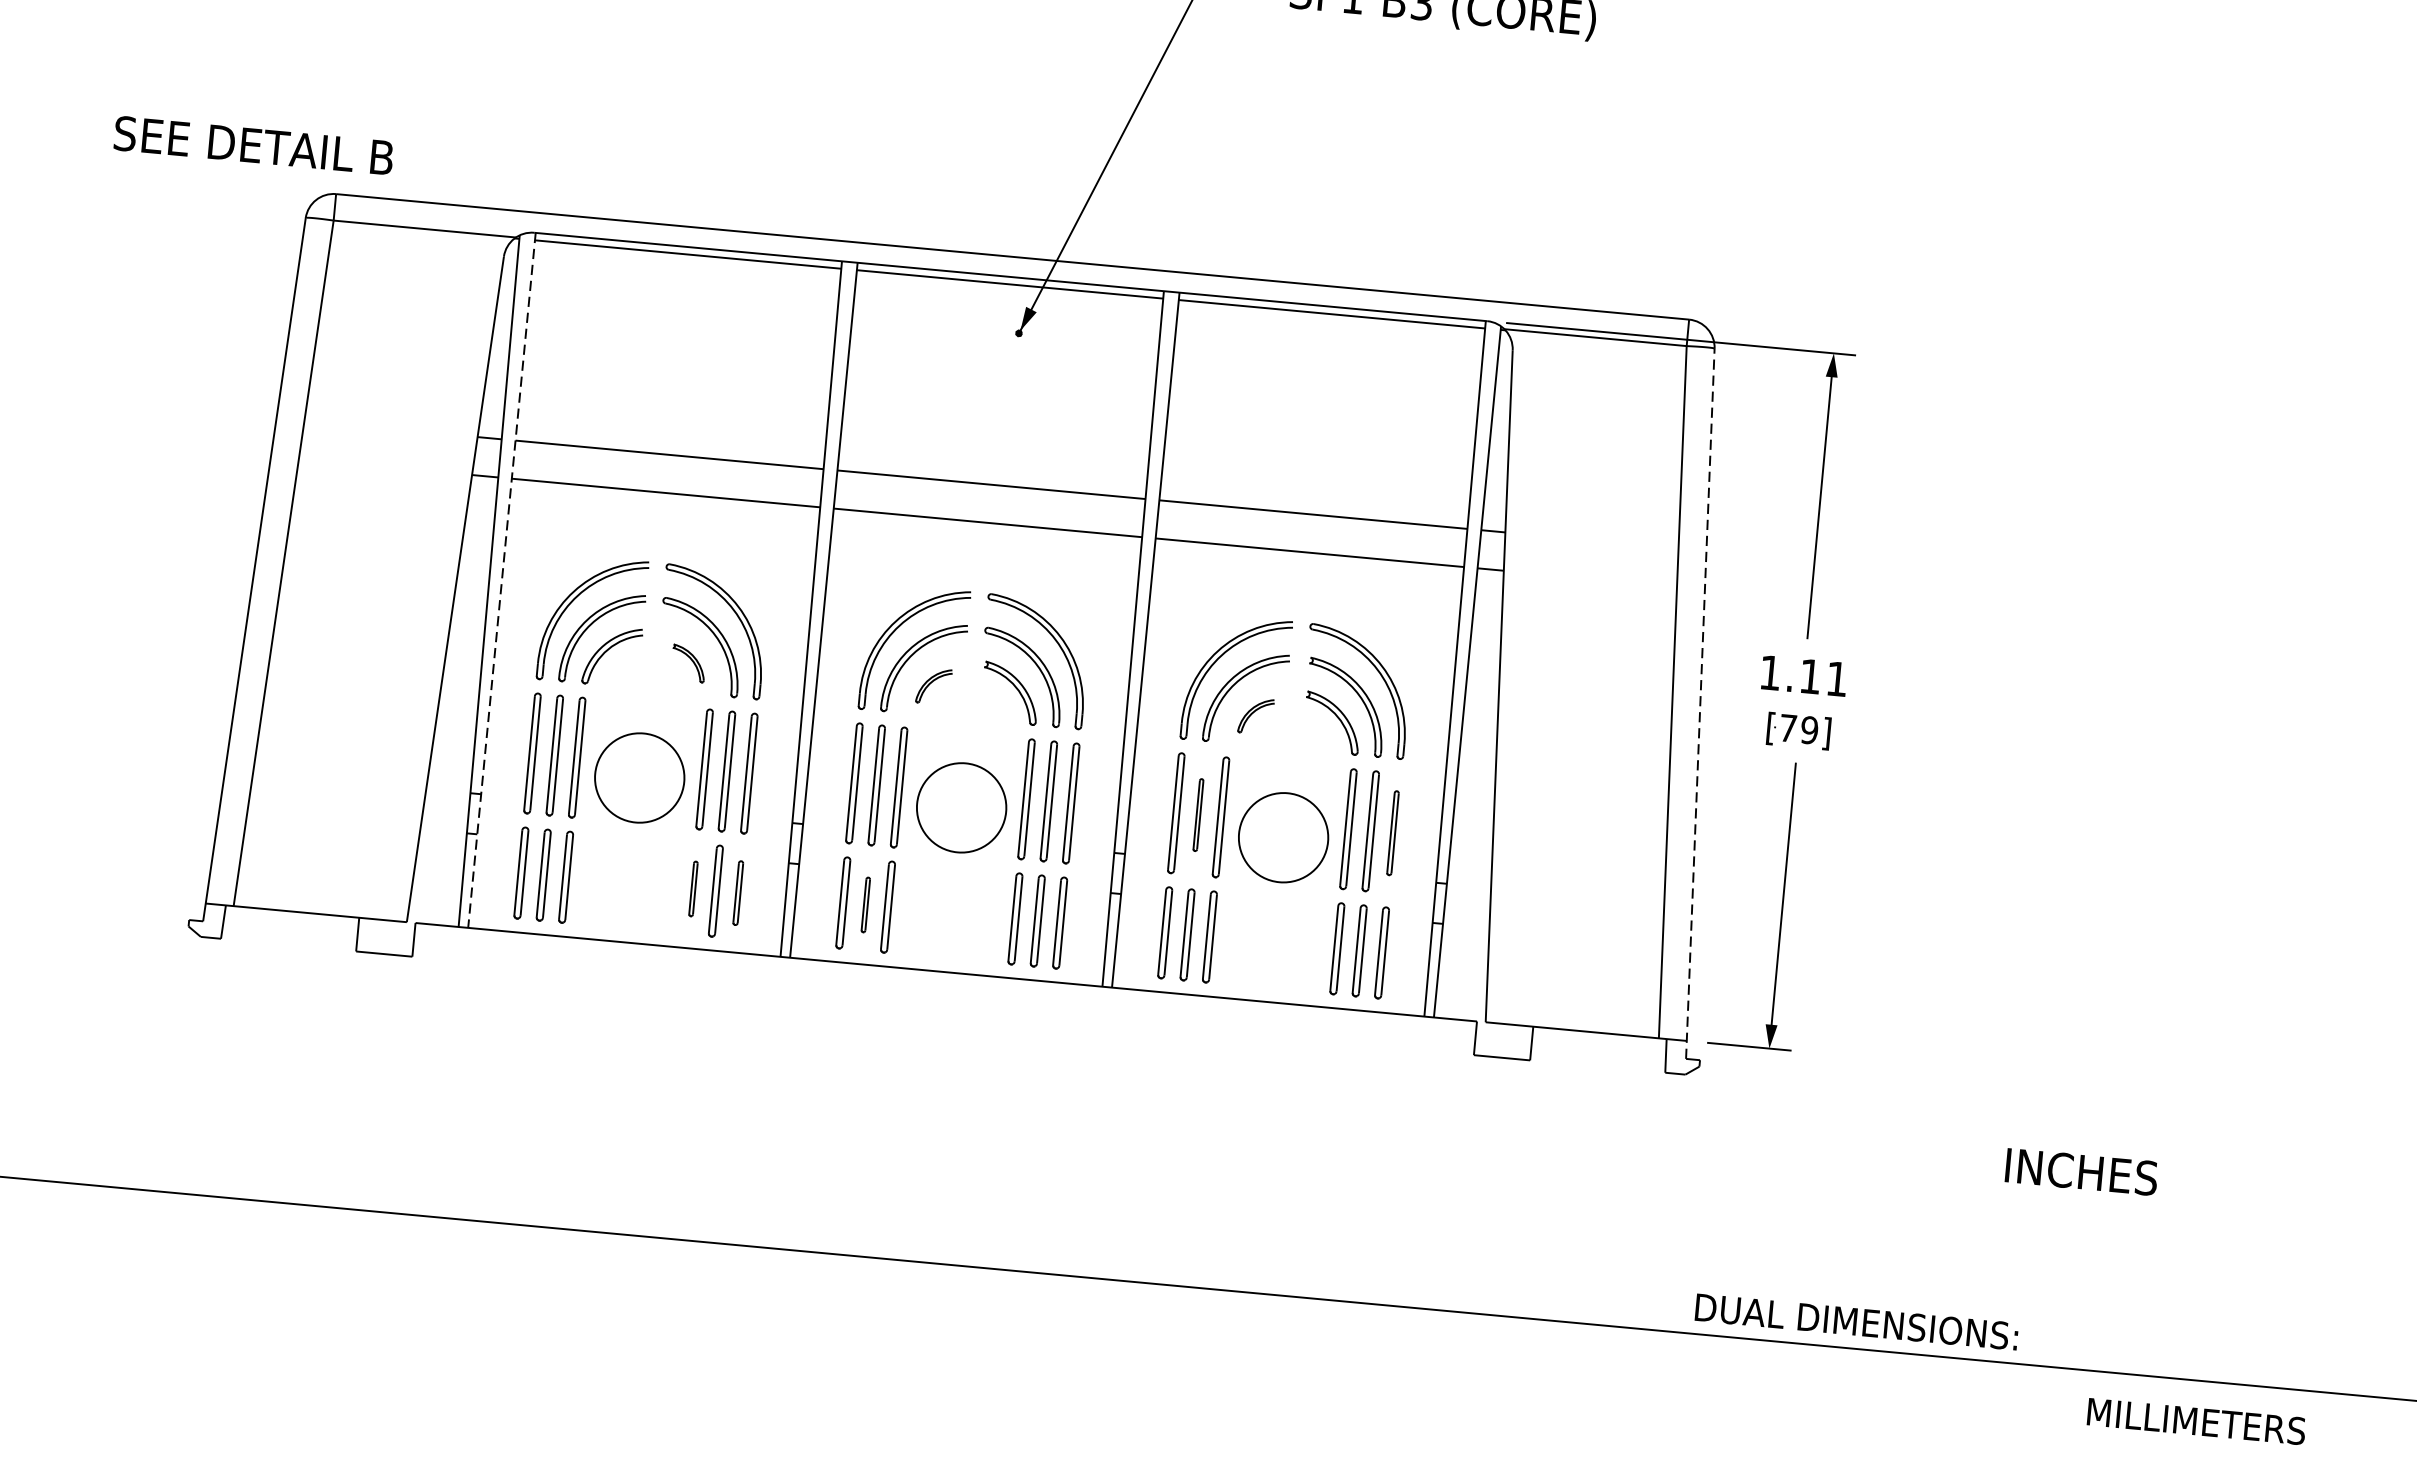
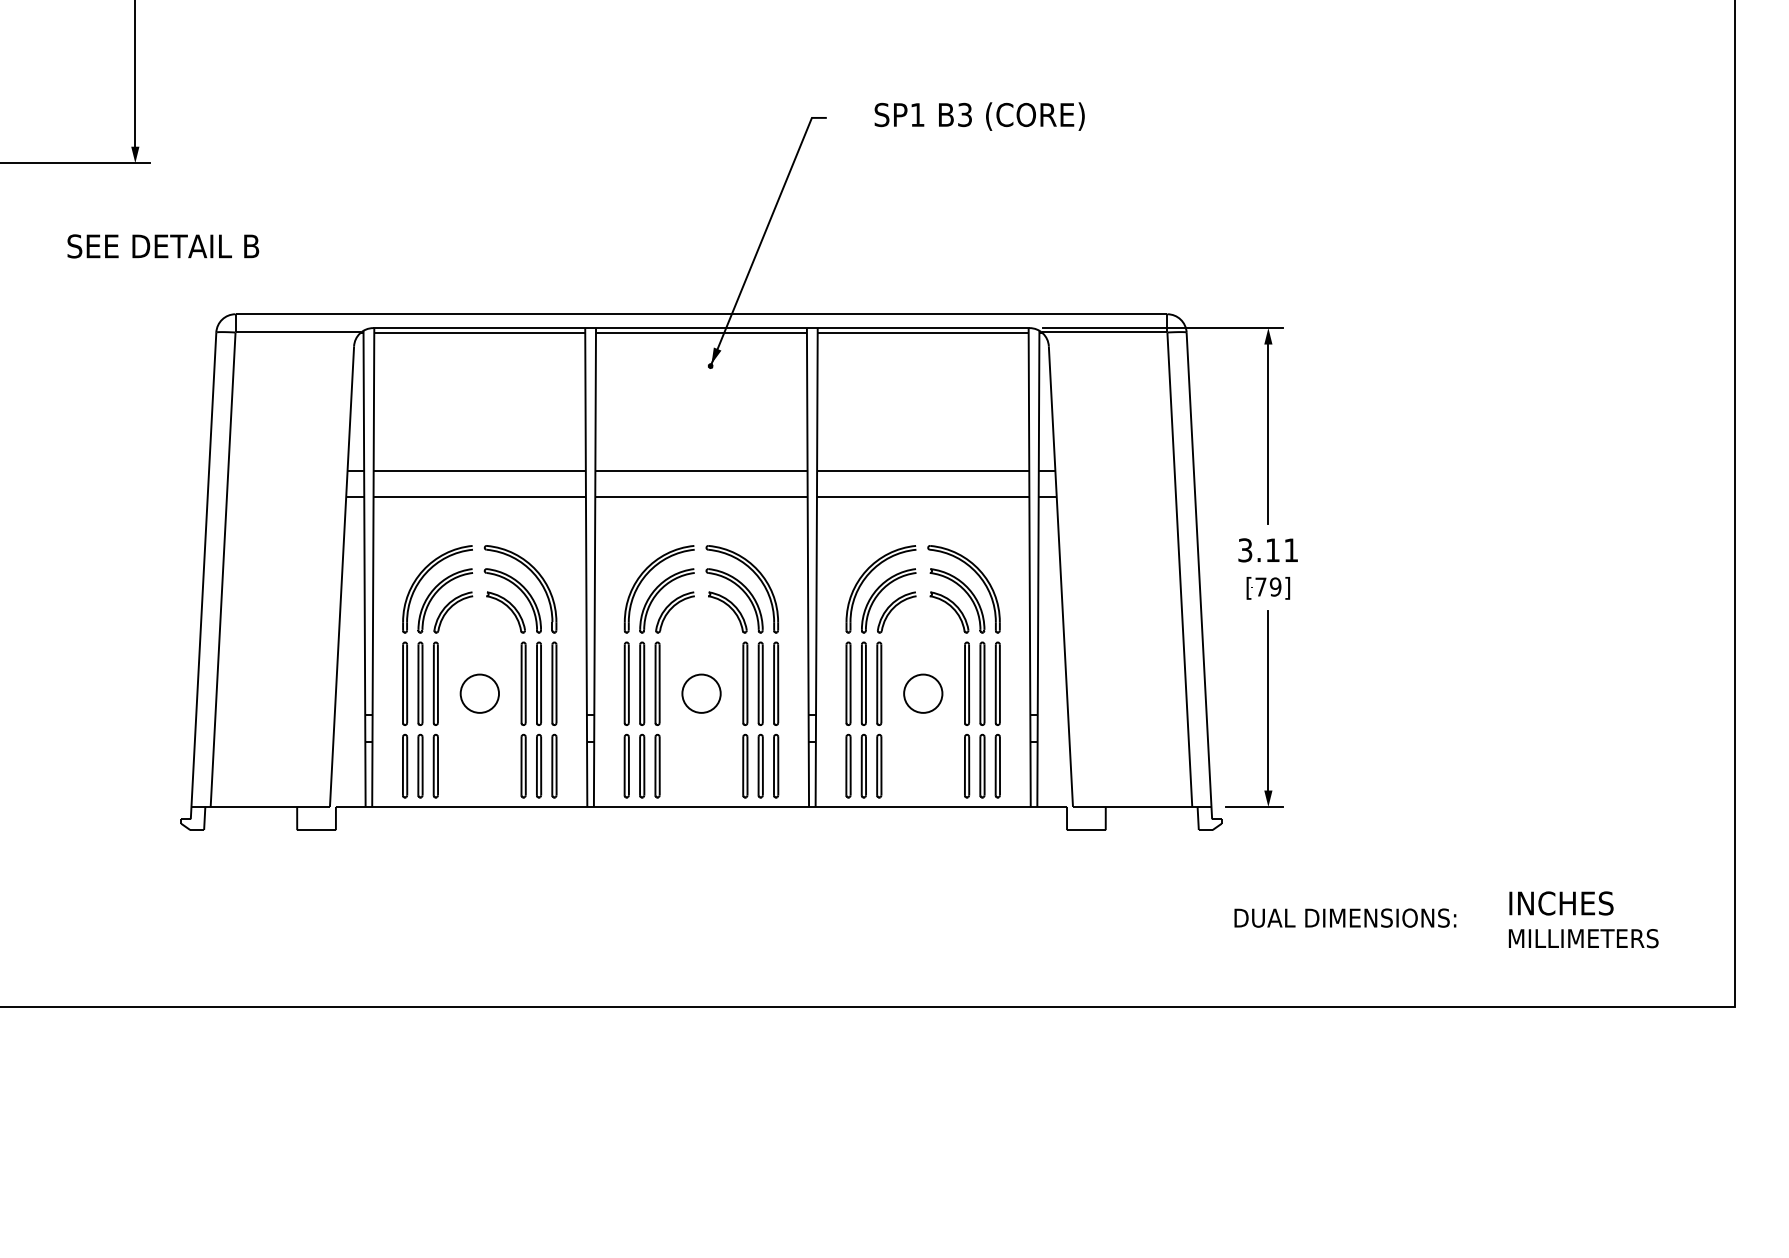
text: (254, 145) -> (163, 246), moved
line: (502, 581) -> (373, 568), dashed -> solid
part: (687, 663) -> (505, 612), size x1.67
text: (1770, 673) -> (1245, 550), 1.11 -> 3.11
part: (933, 686) -> (674, 612), size x1.67
line: (1700, 703) -> (1199, 575), dashed -> solid
part: (1255, 716) -> (896, 612), size x1.67
circle: (639, 777) -> (479, 693), size x0.62
circle: (961, 807) -> (701, 693), size x0.62
part: (1198, 814) -> (863, 683), size x1.67
part: (1392, 832) -> (997, 683), size x1.43
circle: (1283, 837) -> (923, 693), size x0.62
part: (693, 888) -> (523, 765), size x1.67
part: (738, 892) -> (554, 765), size x1.43
part: (866, 904) -> (642, 765), size x1.67
text: (2081, 1172) -> (1561, 903), moved
text: (1857, 1321) -> (1345, 917), moved
text: (2196, 1421) -> (1583, 938), moved

